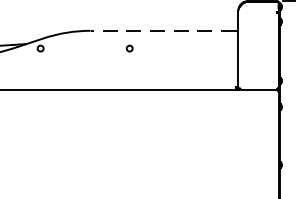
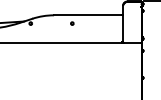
line: (162, 31) -> (87, 15), dashed -> solid

